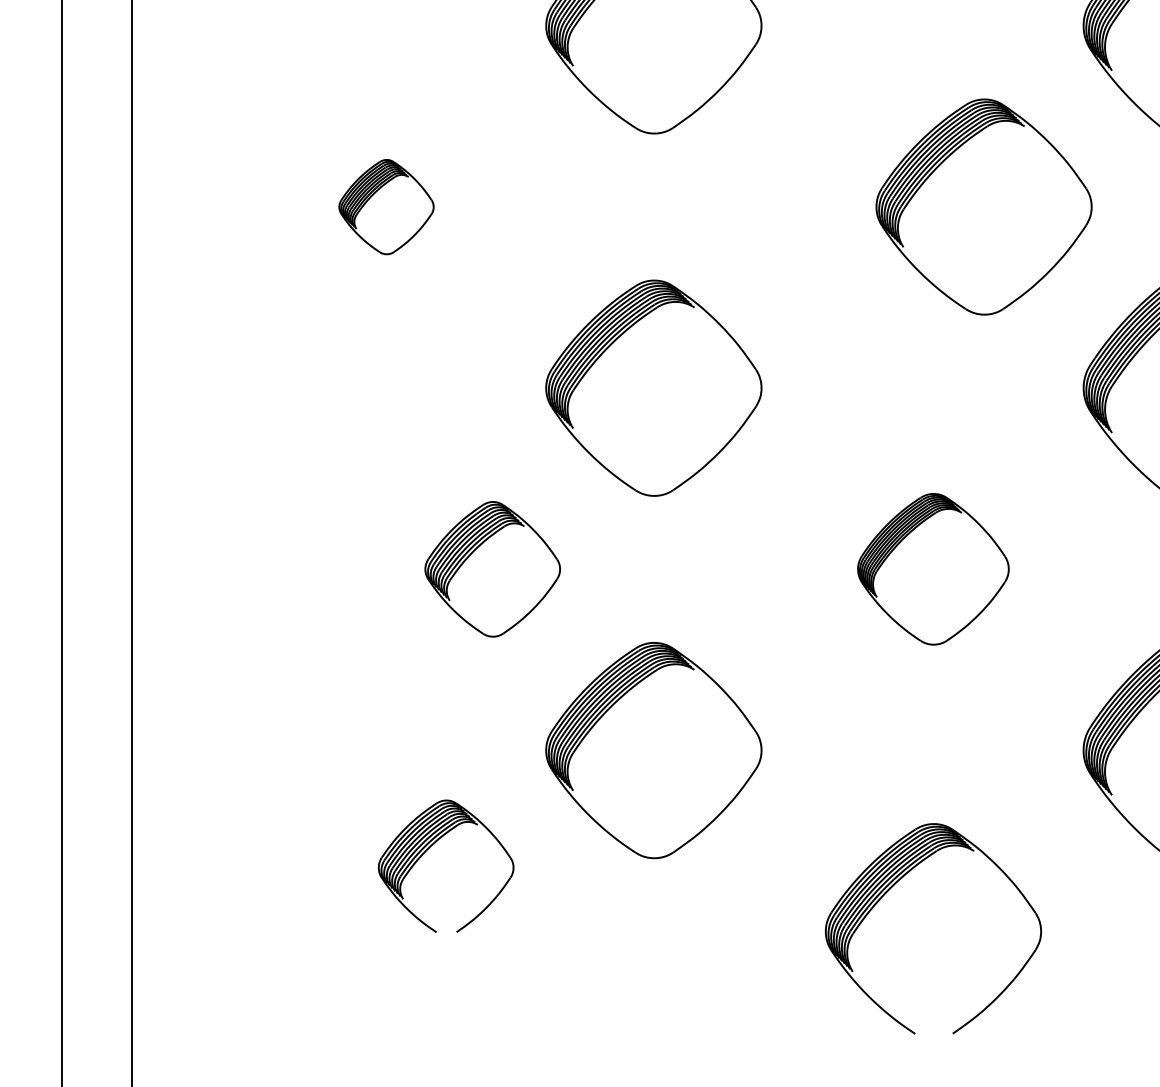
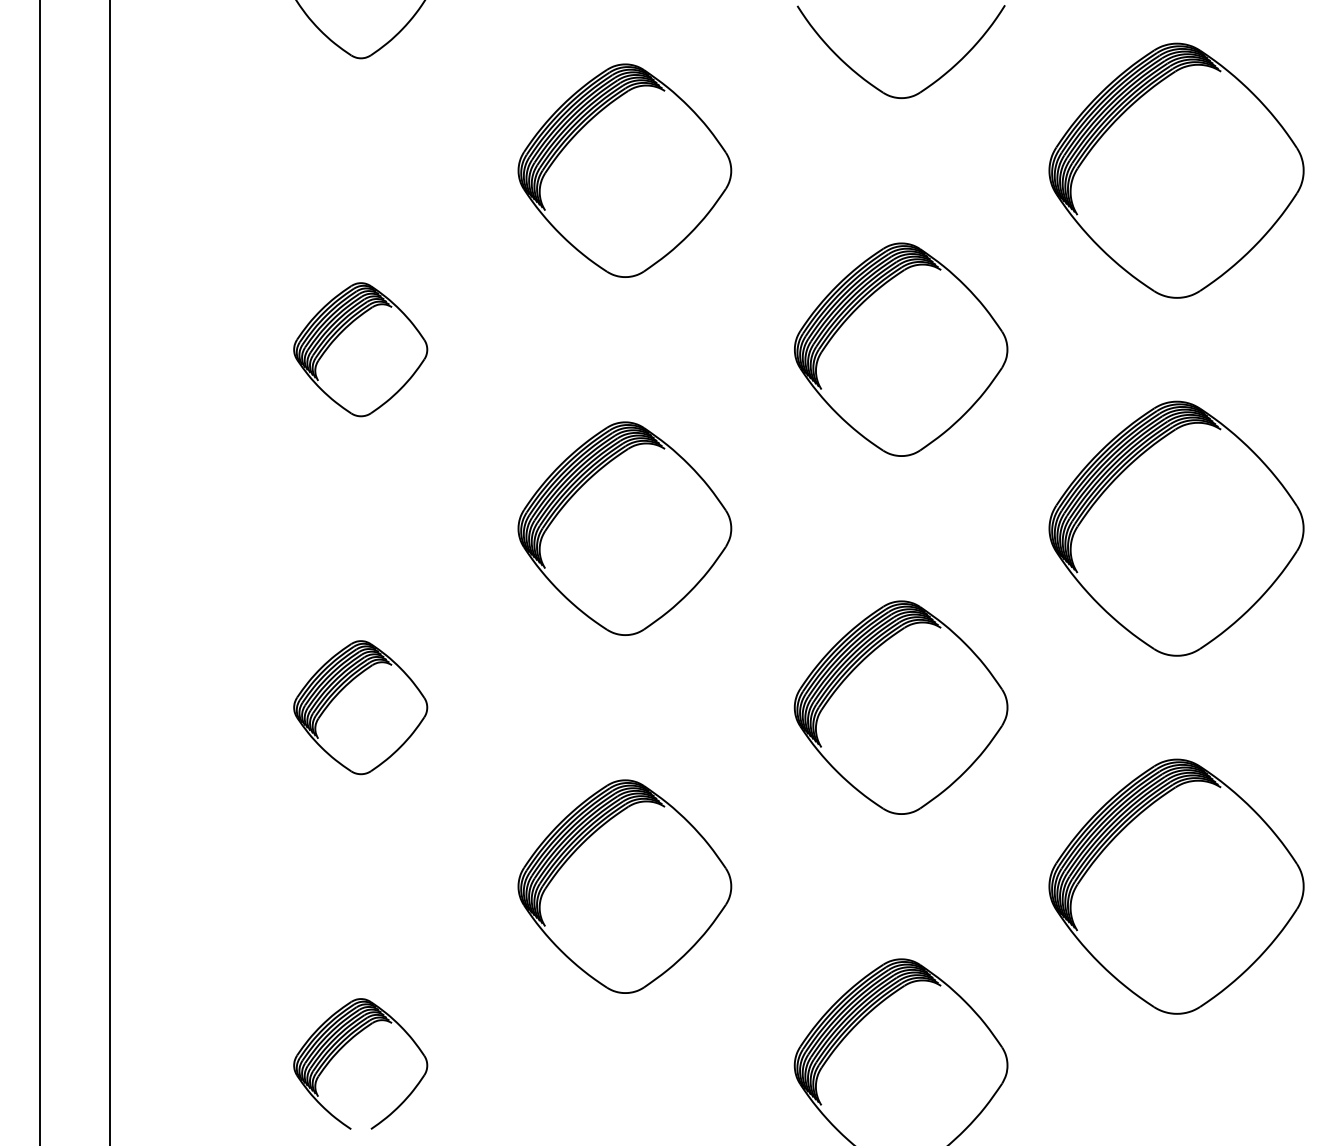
part: (386, 206) -> (360, 349), size x1.43
part: (984, 206) -> (901, 349), moved
part: (492, 569) -> (360, 707), moved
part: (932, 569) -> (900, 707), size x1.43
part: (429, 848) -> (344, 1046), moved

